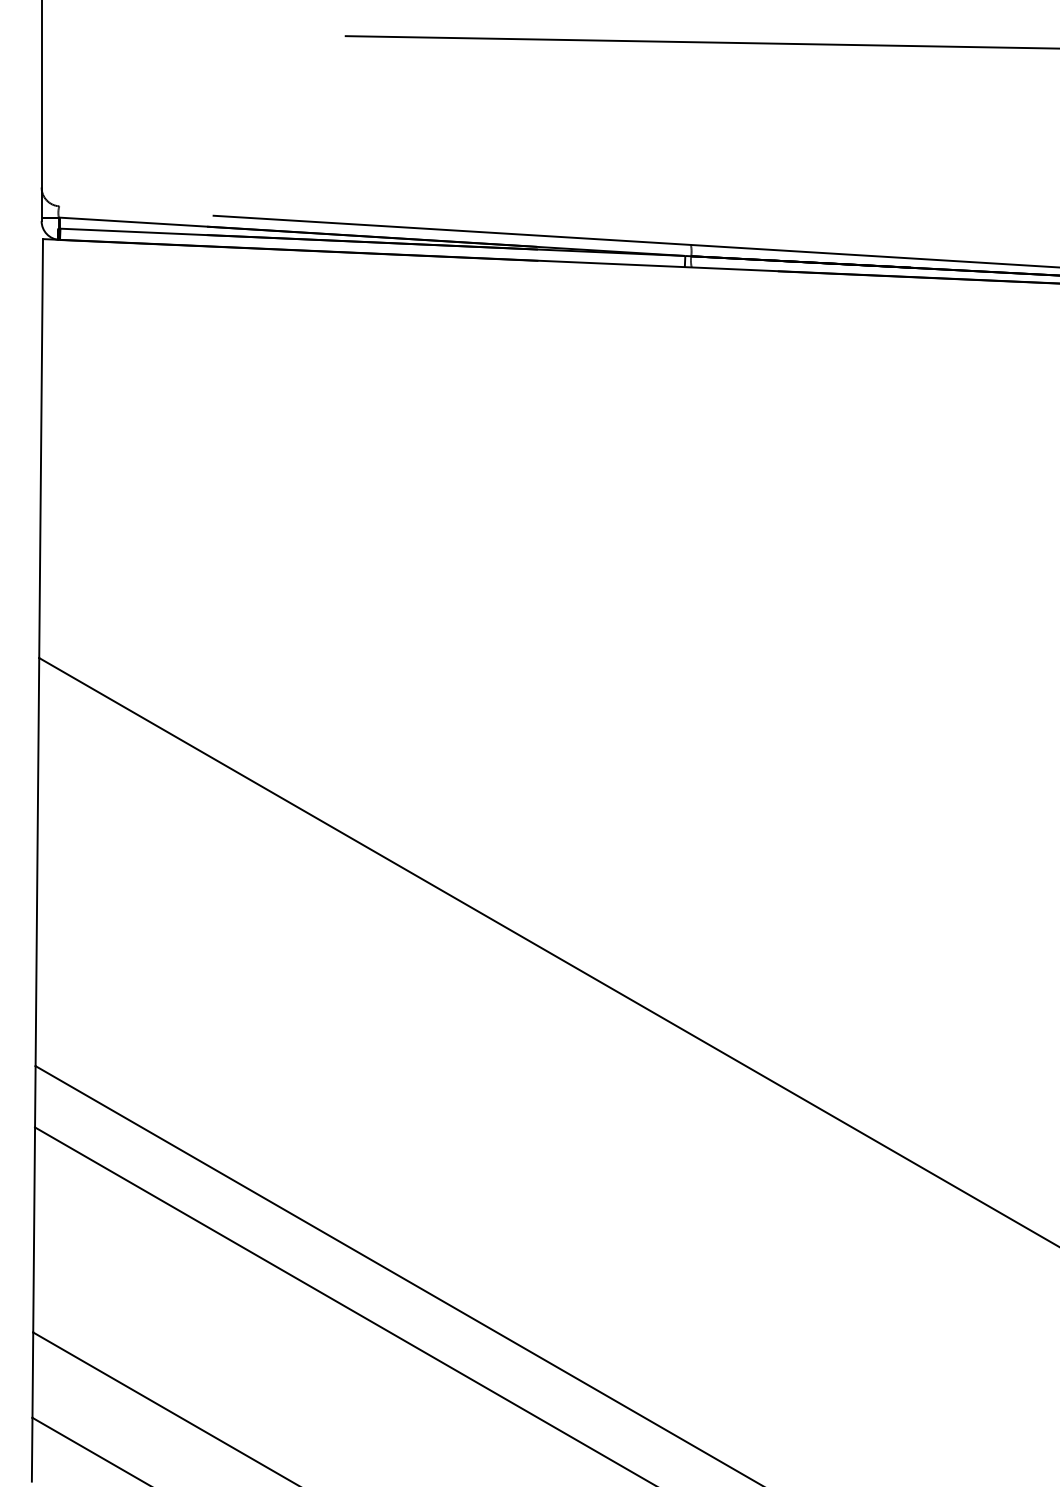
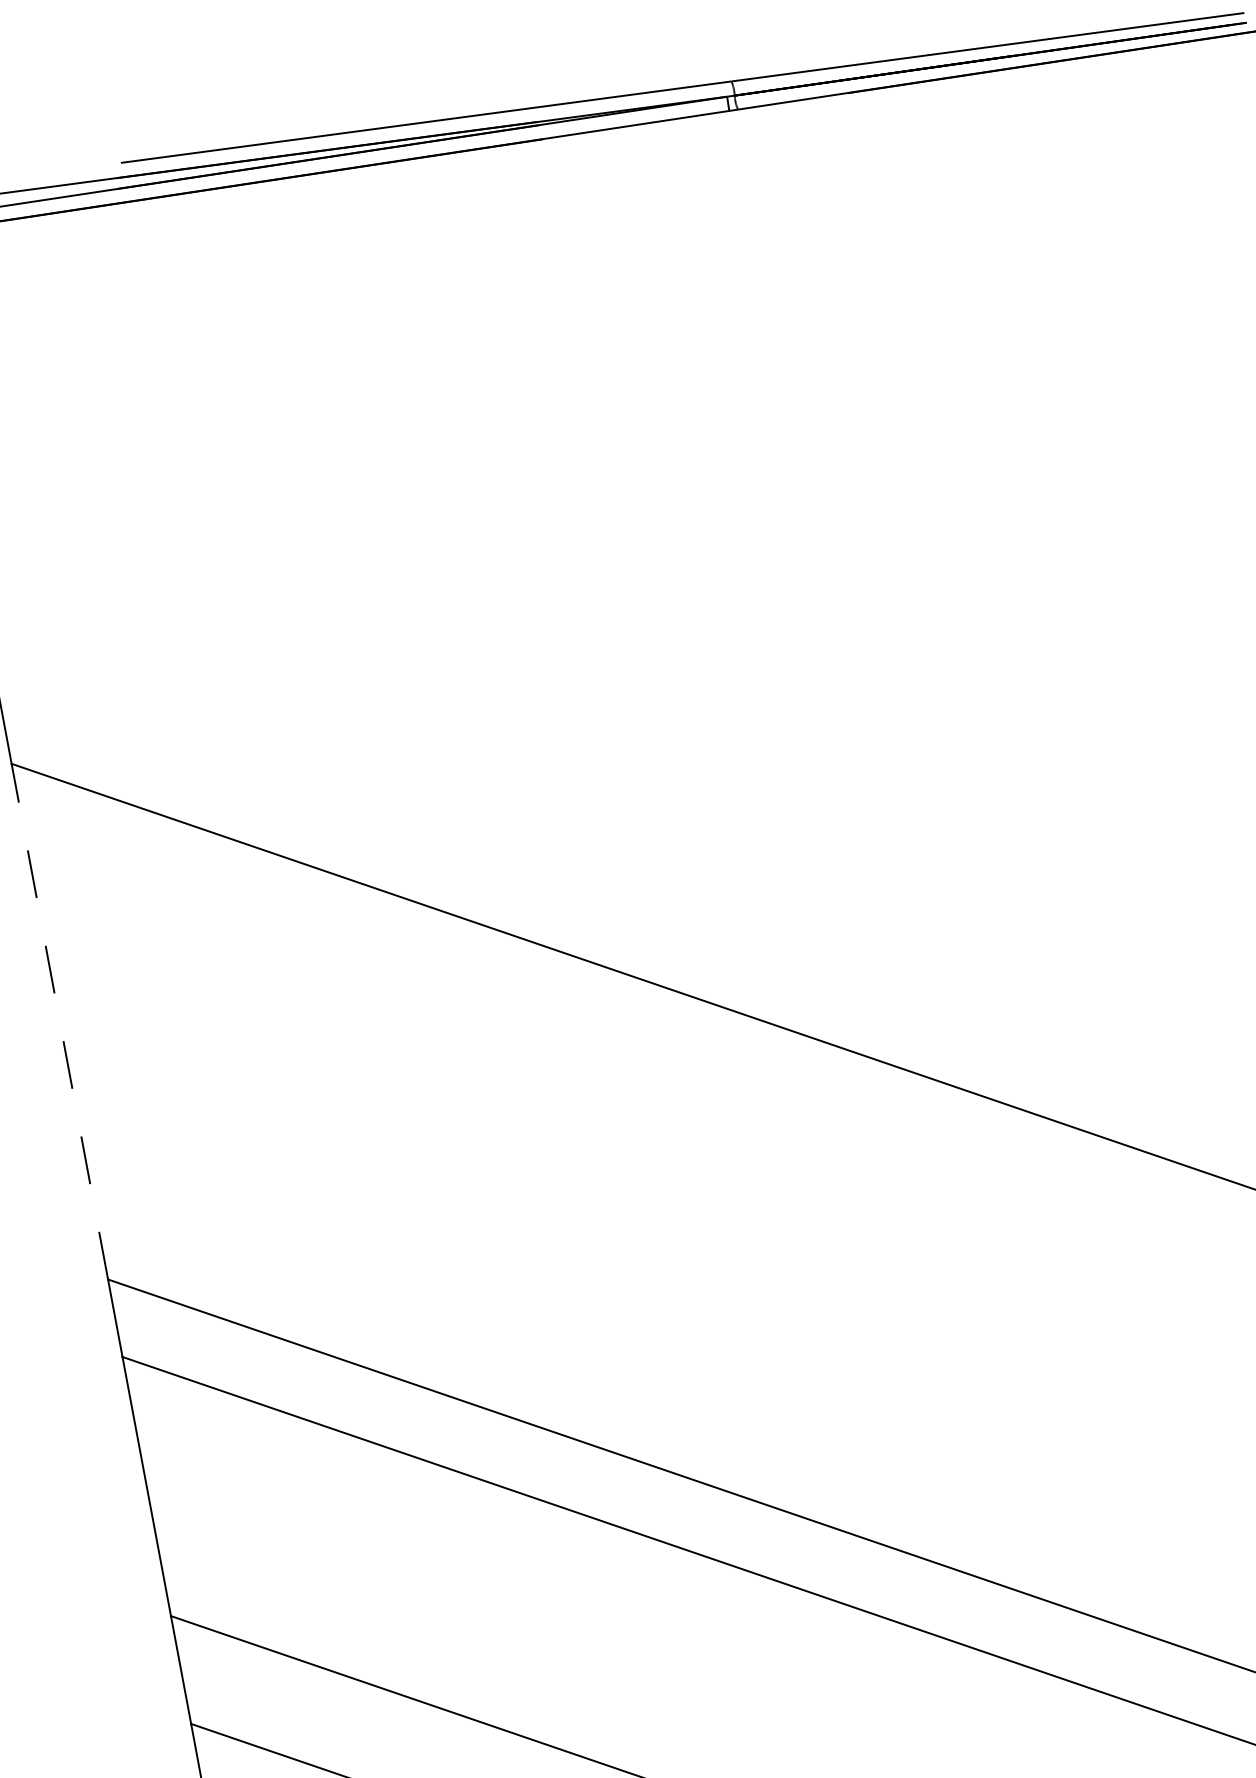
line: (37, 861) -> (59, 1020), solid -> dashed

